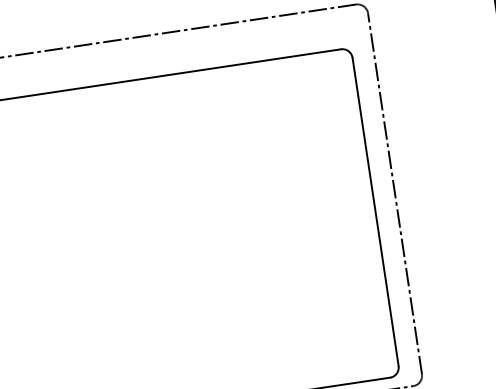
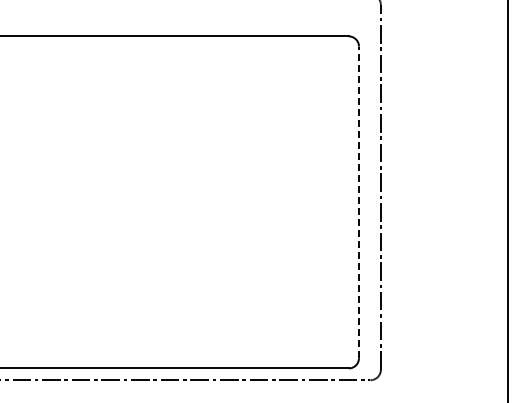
line: (376, 212) -> (359, 202), solid -> dashed

